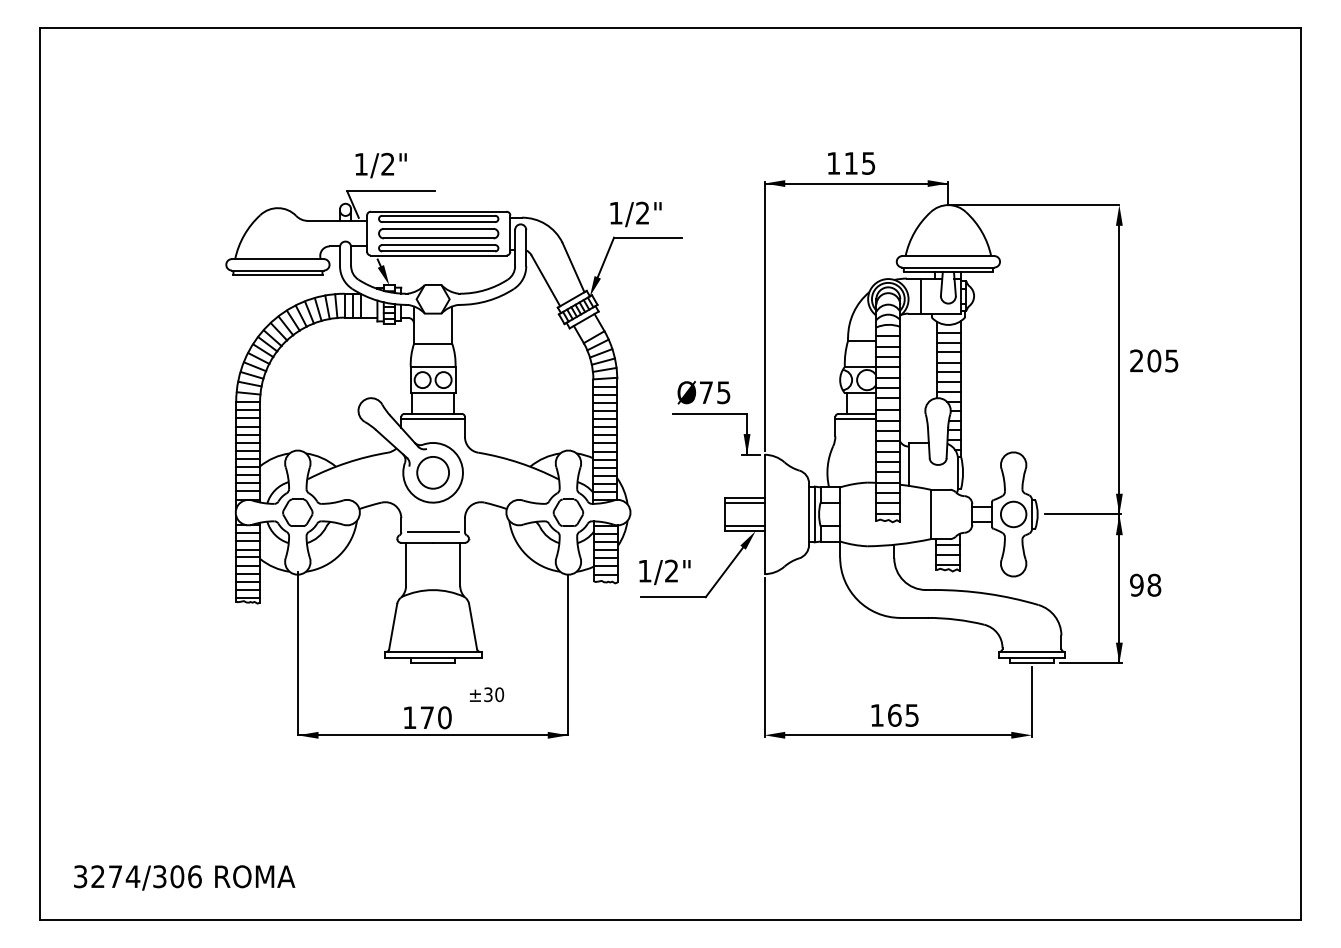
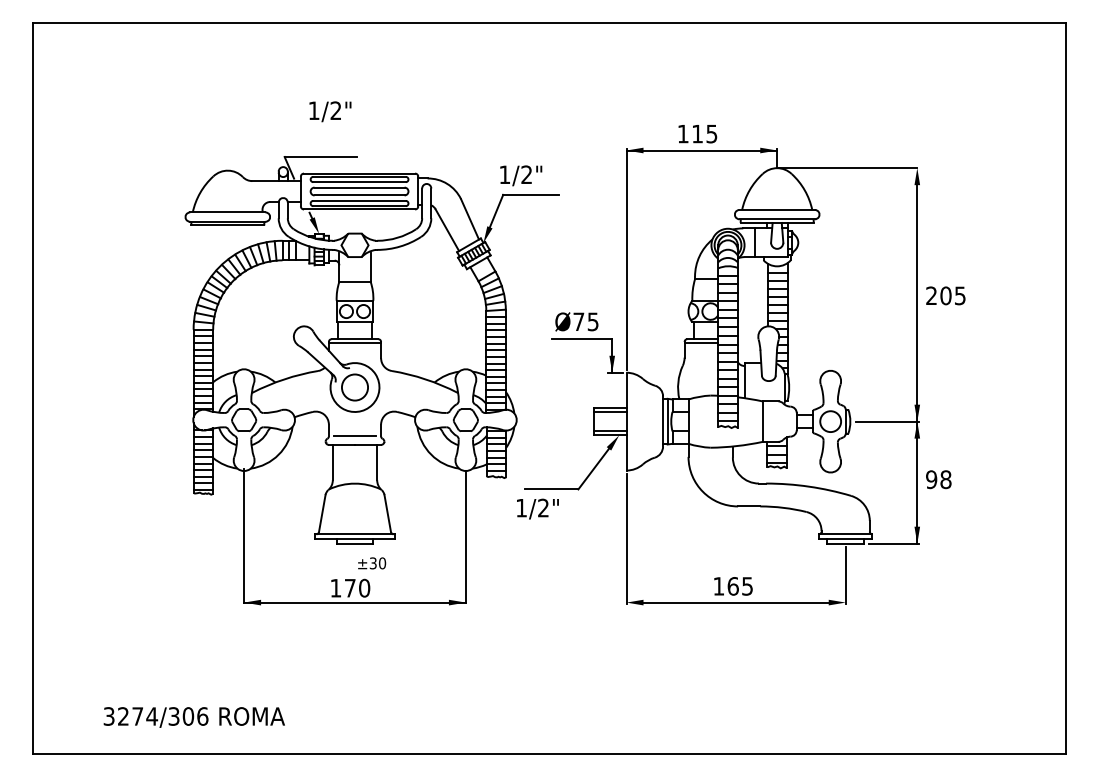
text: (381, 165) -> (330, 111), moved
text: (664, 571) -> (537, 508), moved
text: (487, 694) -> (372, 563), moved
text: (183, 877) -> (193, 717), moved

